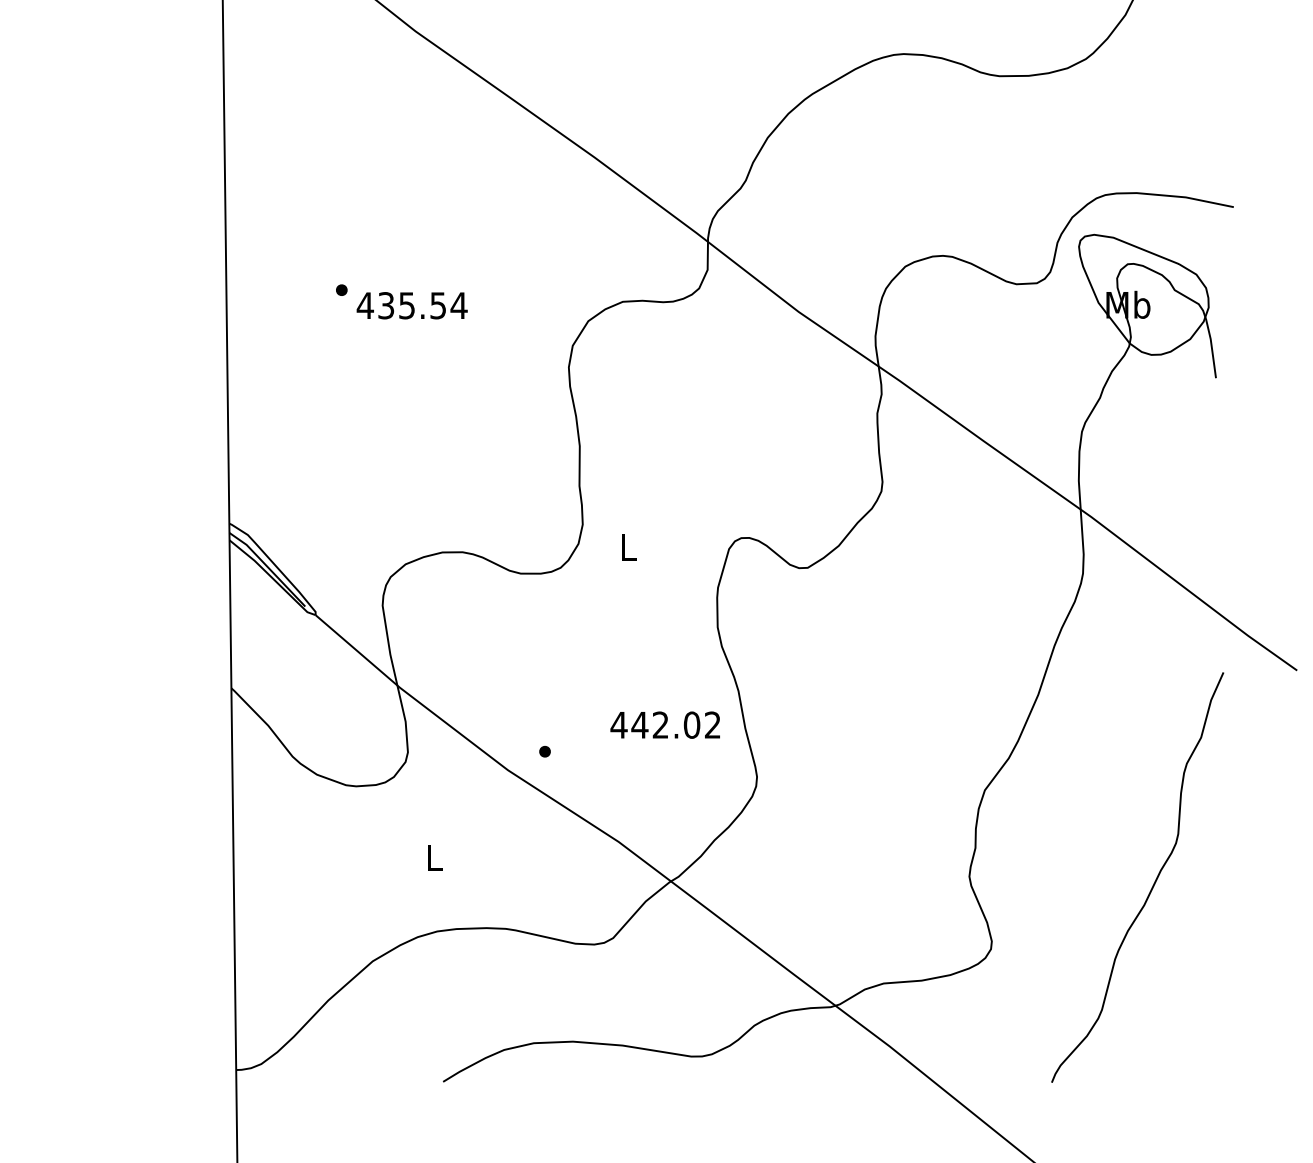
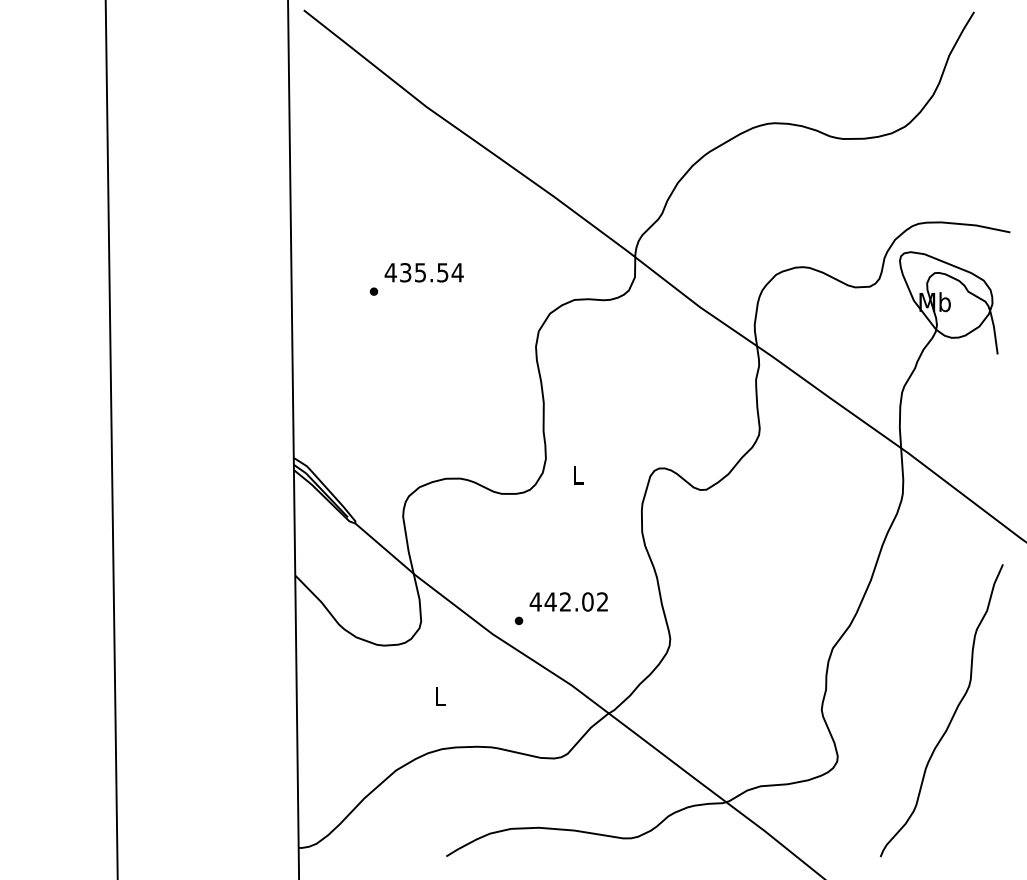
text: (411, 305) -> (423, 272), moved
text: (664, 724) -> (568, 601), moved

